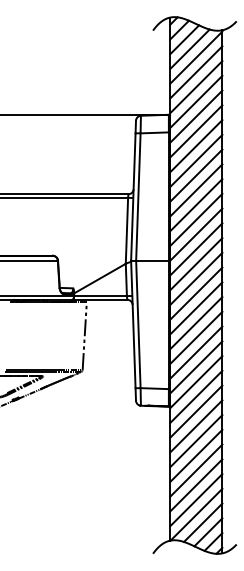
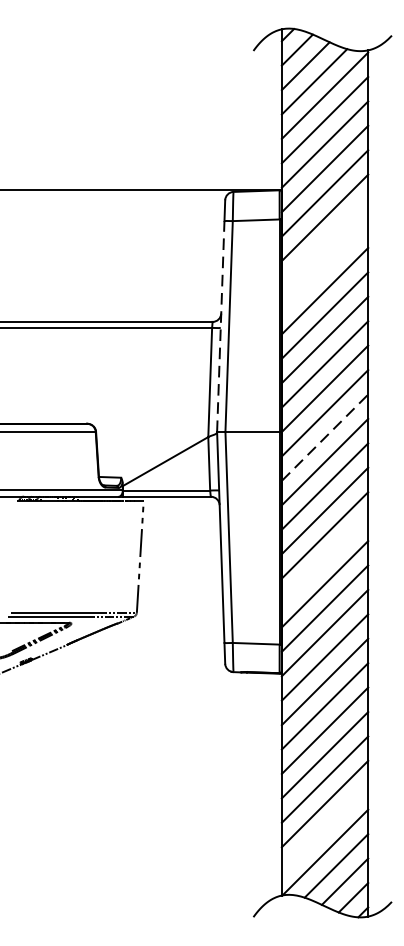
line: (196, 146) -> (325, 242), removed
line: (196, 160) -> (325, 266), removed
line: (133, 197) -> (221, 327), solid -> dashed
line: (196, 264) -> (325, 438), solid -> dashed
line: (196, 337) -> (325, 559), removed
line: (196, 500) -> (325, 829), removed

